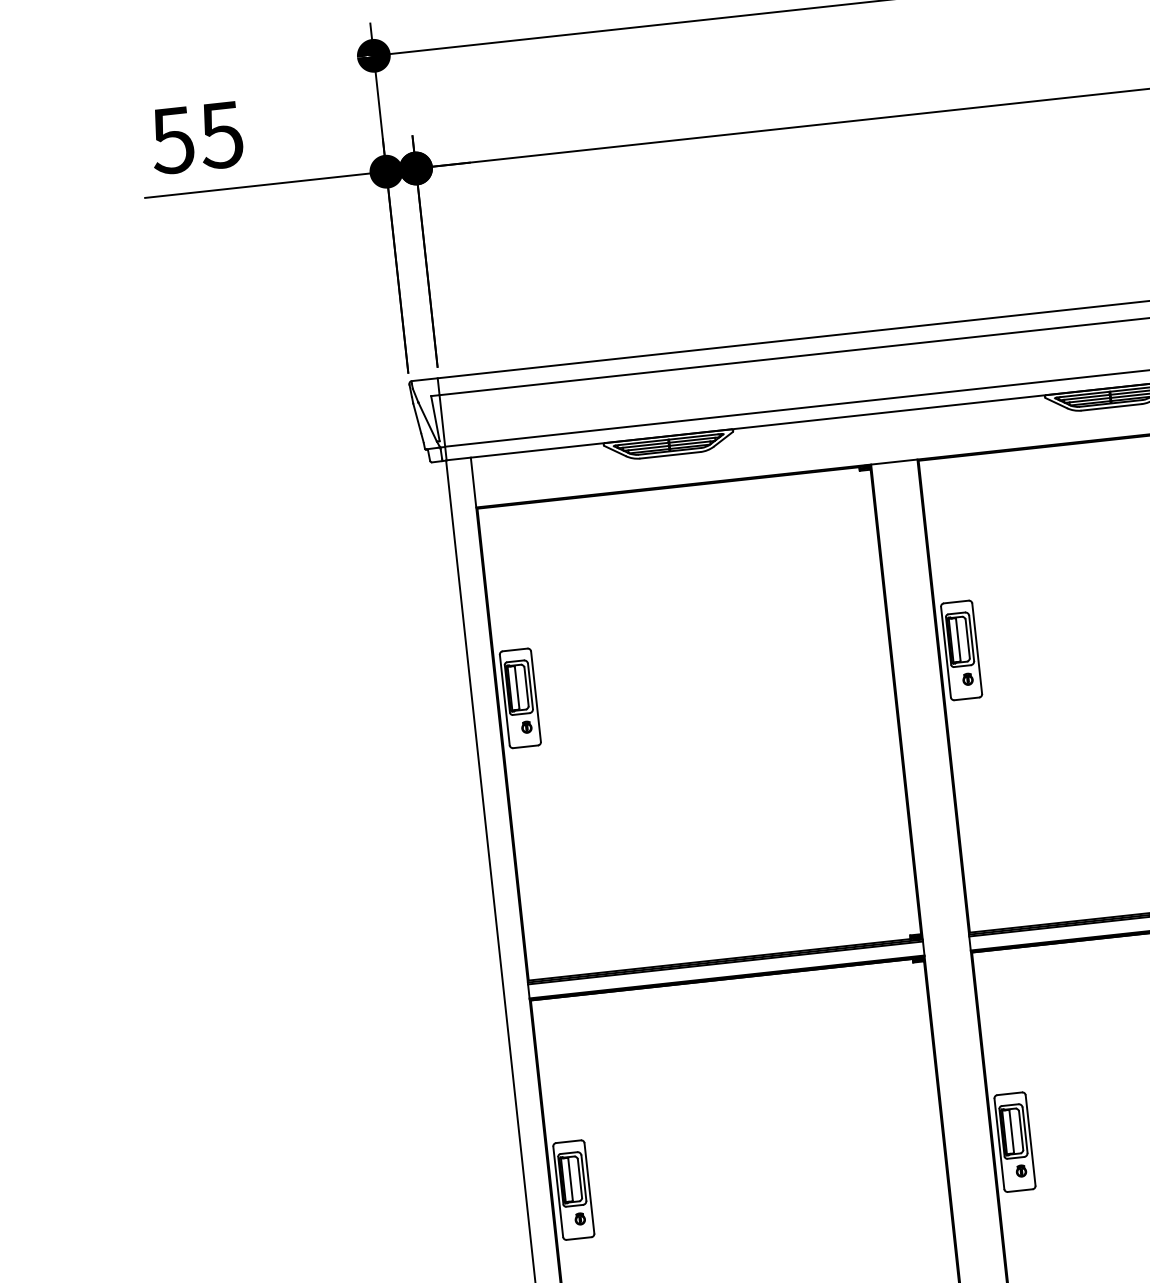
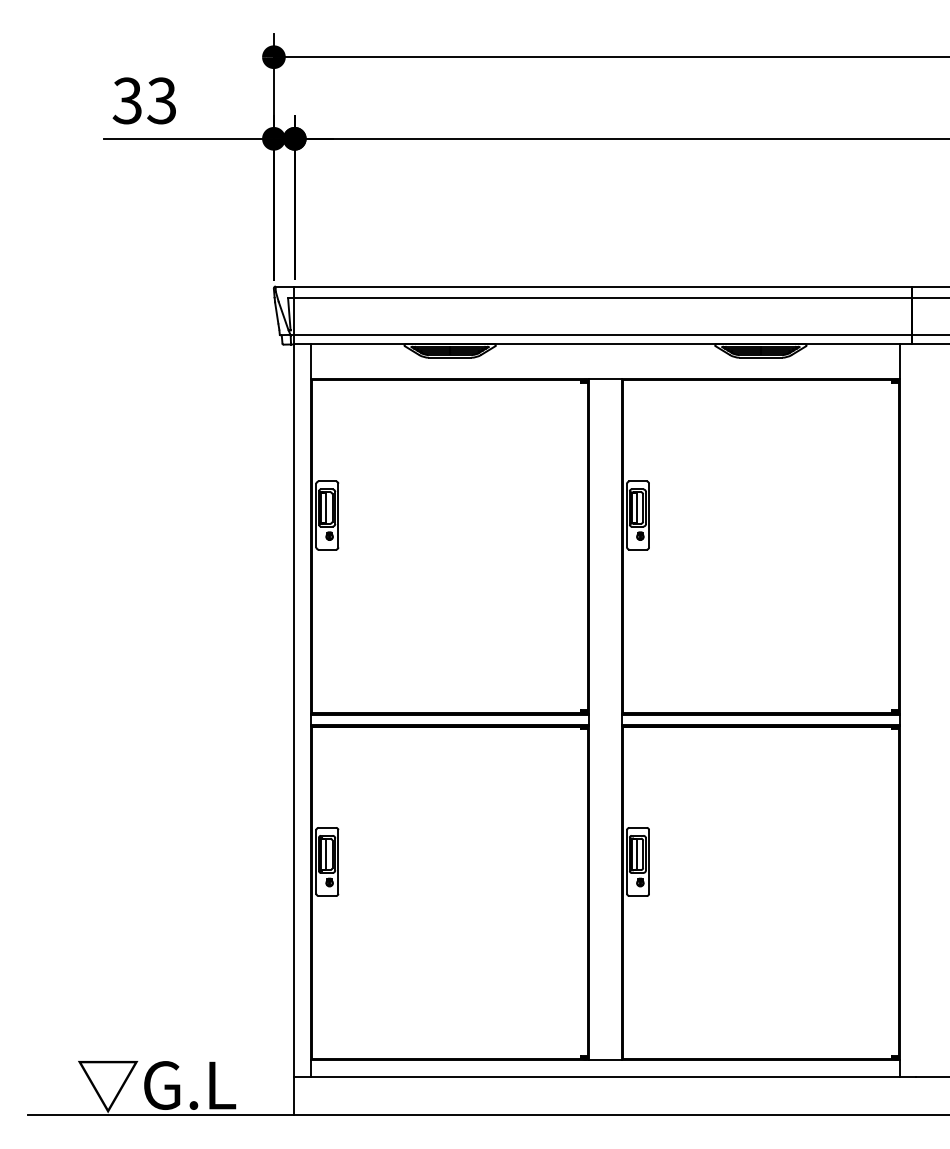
text: (196, 137) -> (144, 100), 55 -> 33

